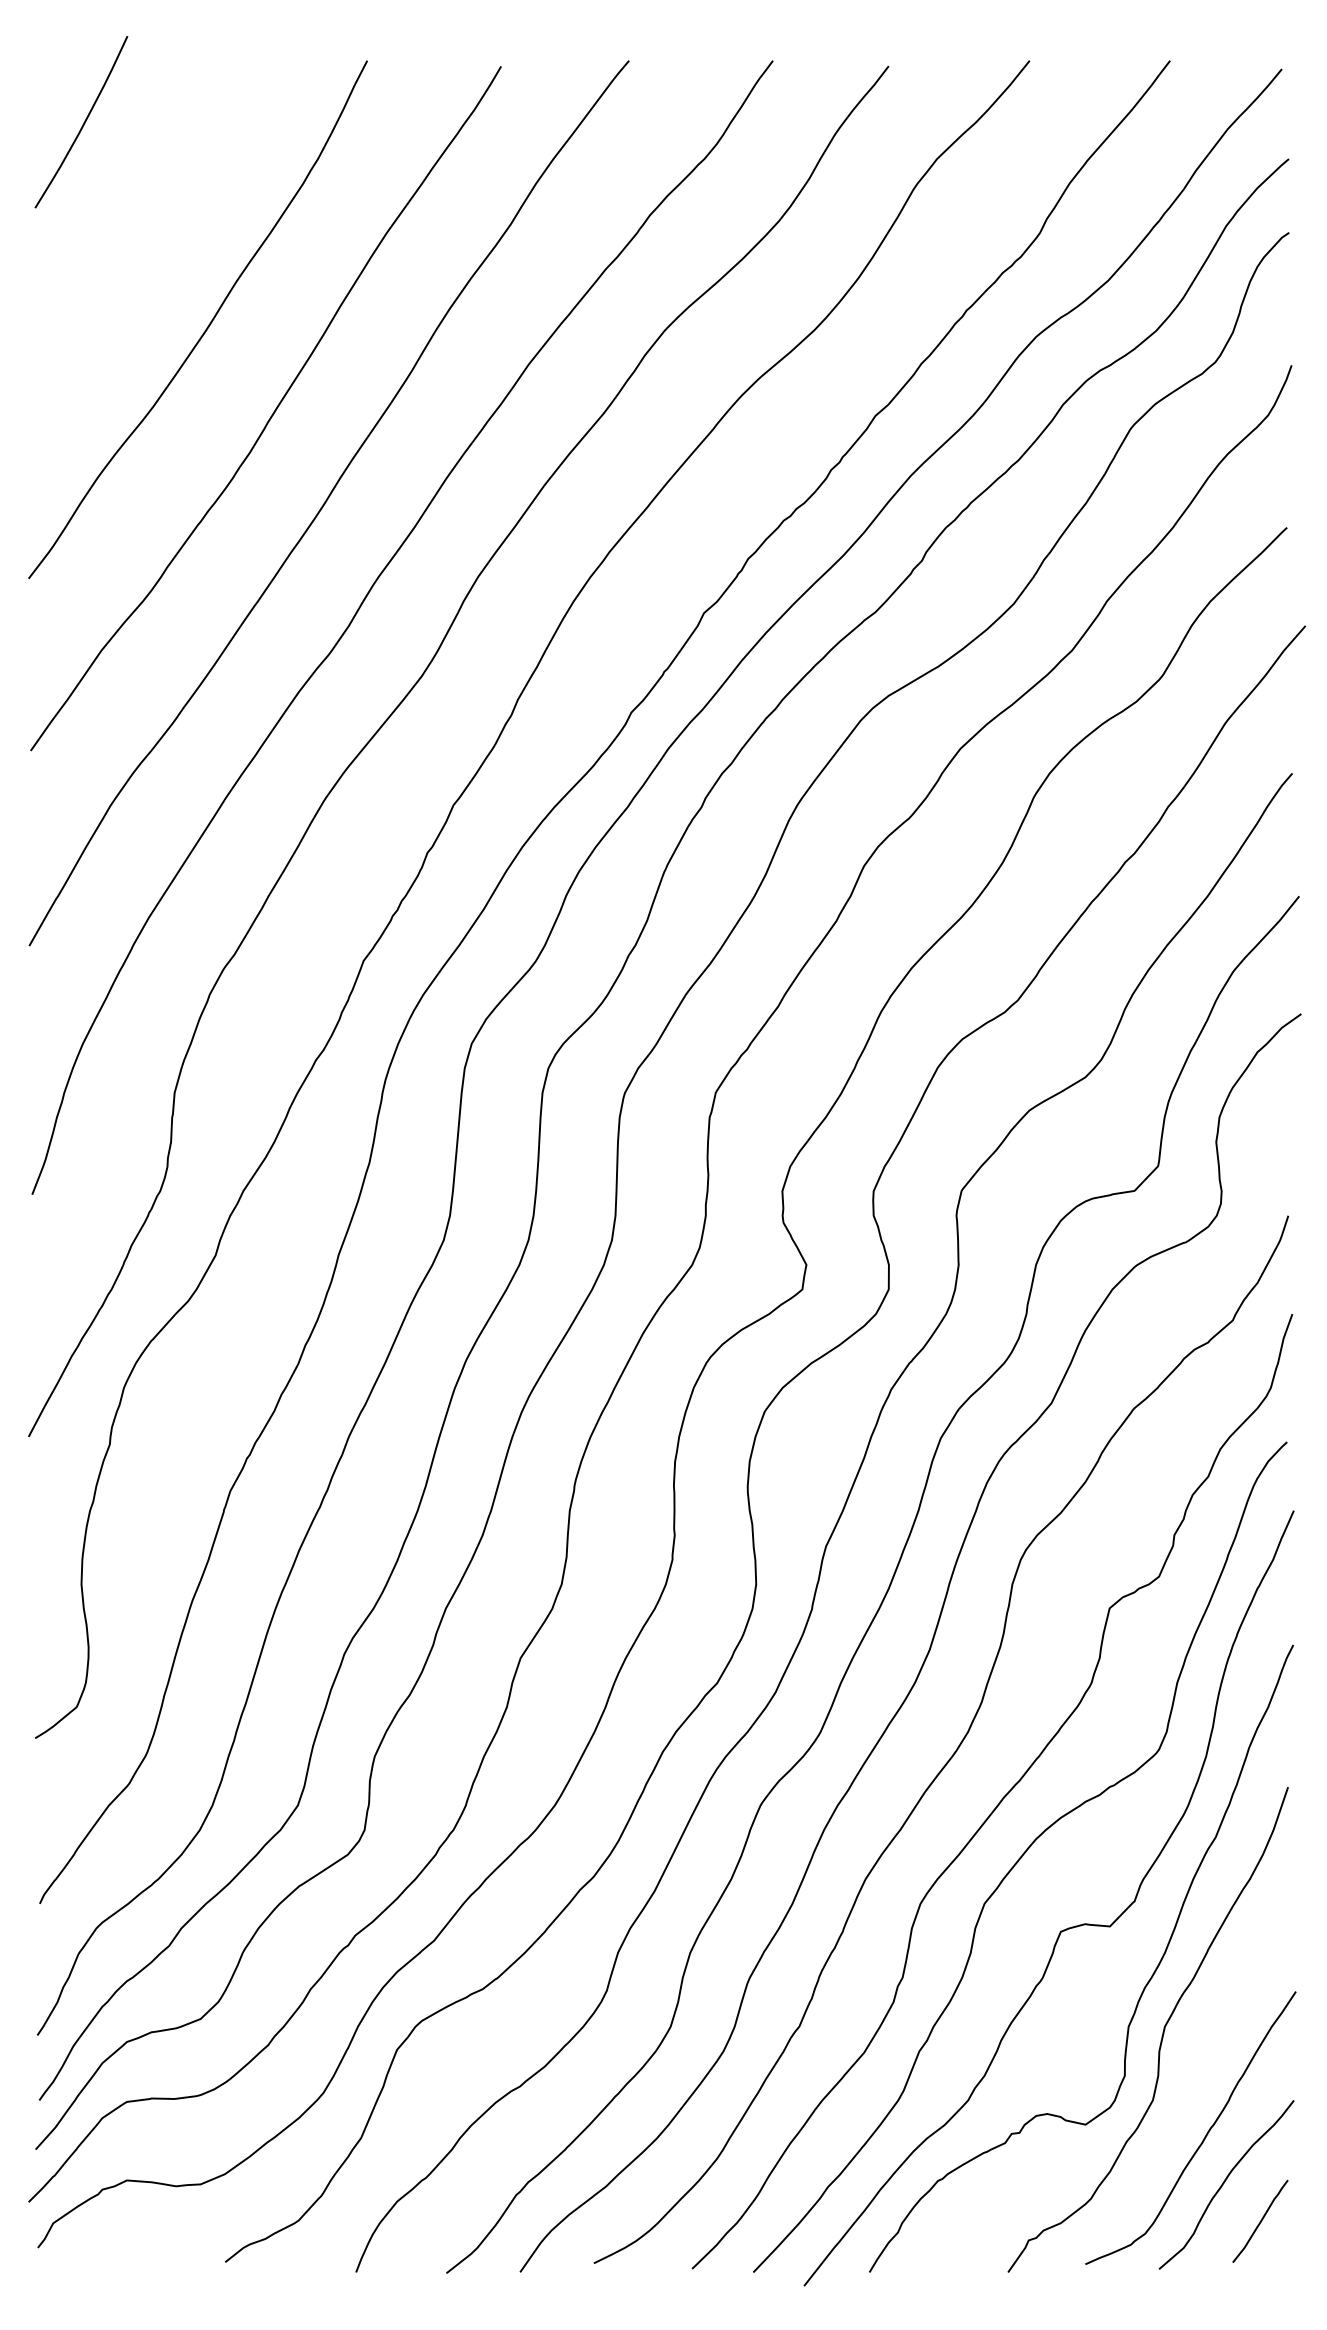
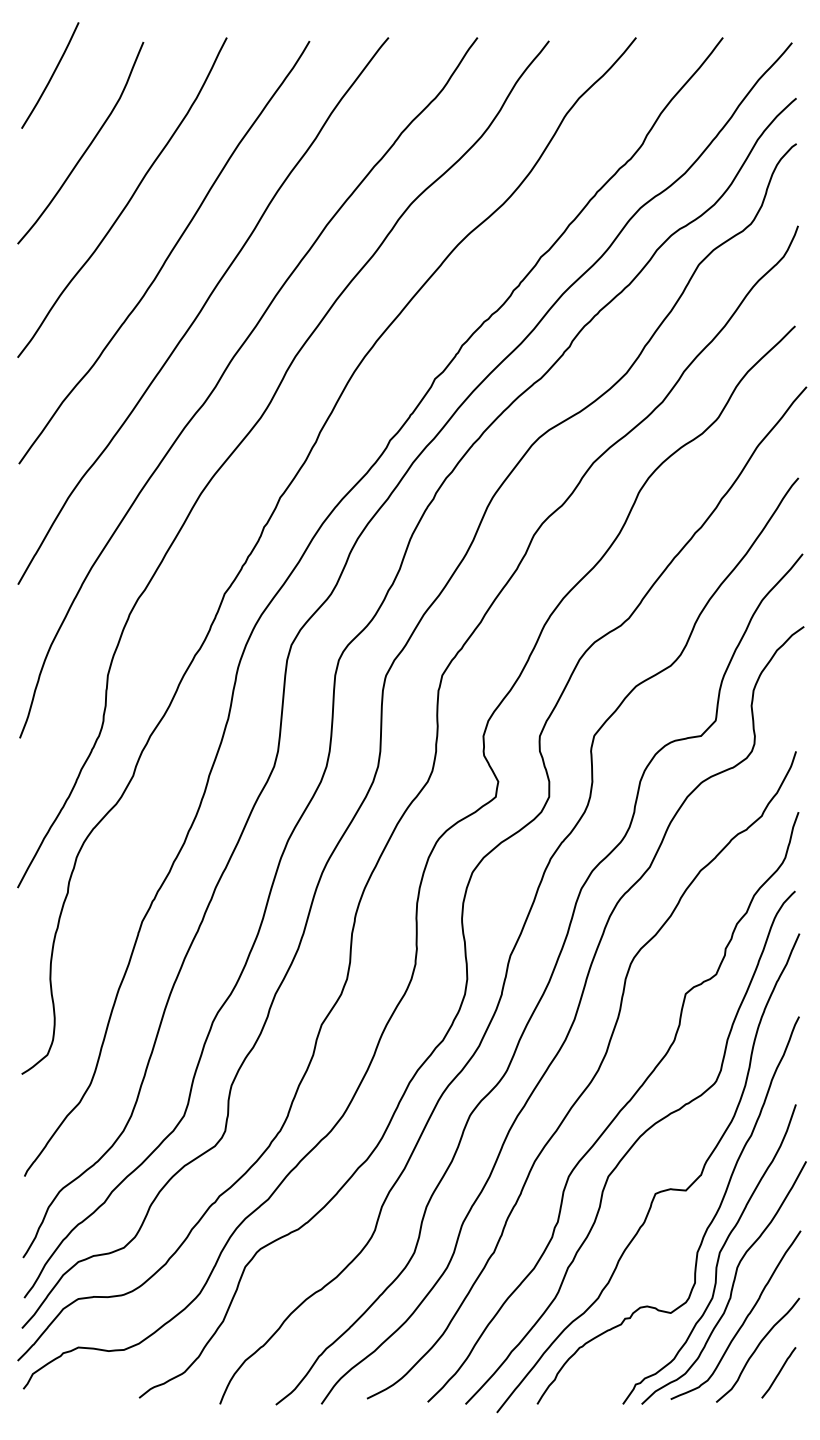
curve: (141, 236) -> (87, 146), added
curve: (1183, 2081) -> (731, 1286), added

